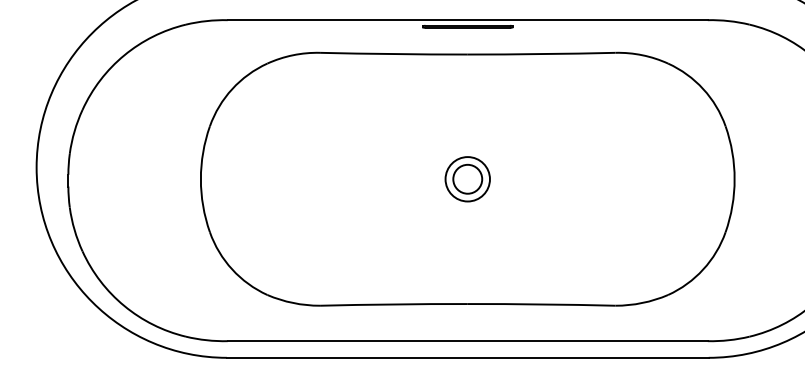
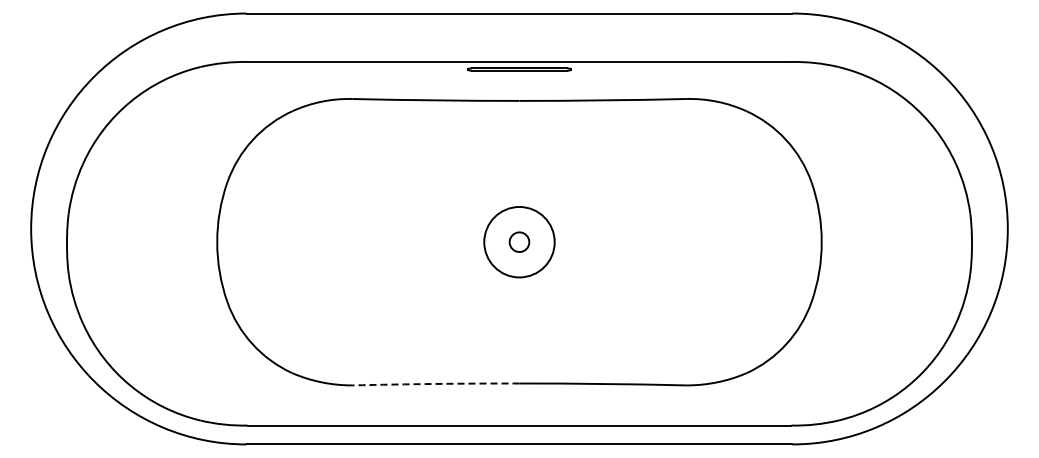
circle: (467, 178) -> (519, 241), size x0.6
circle: (467, 179) -> (519, 242), size x1.4
arc: (393, 304) -> (435, 383), solid -> dashed

